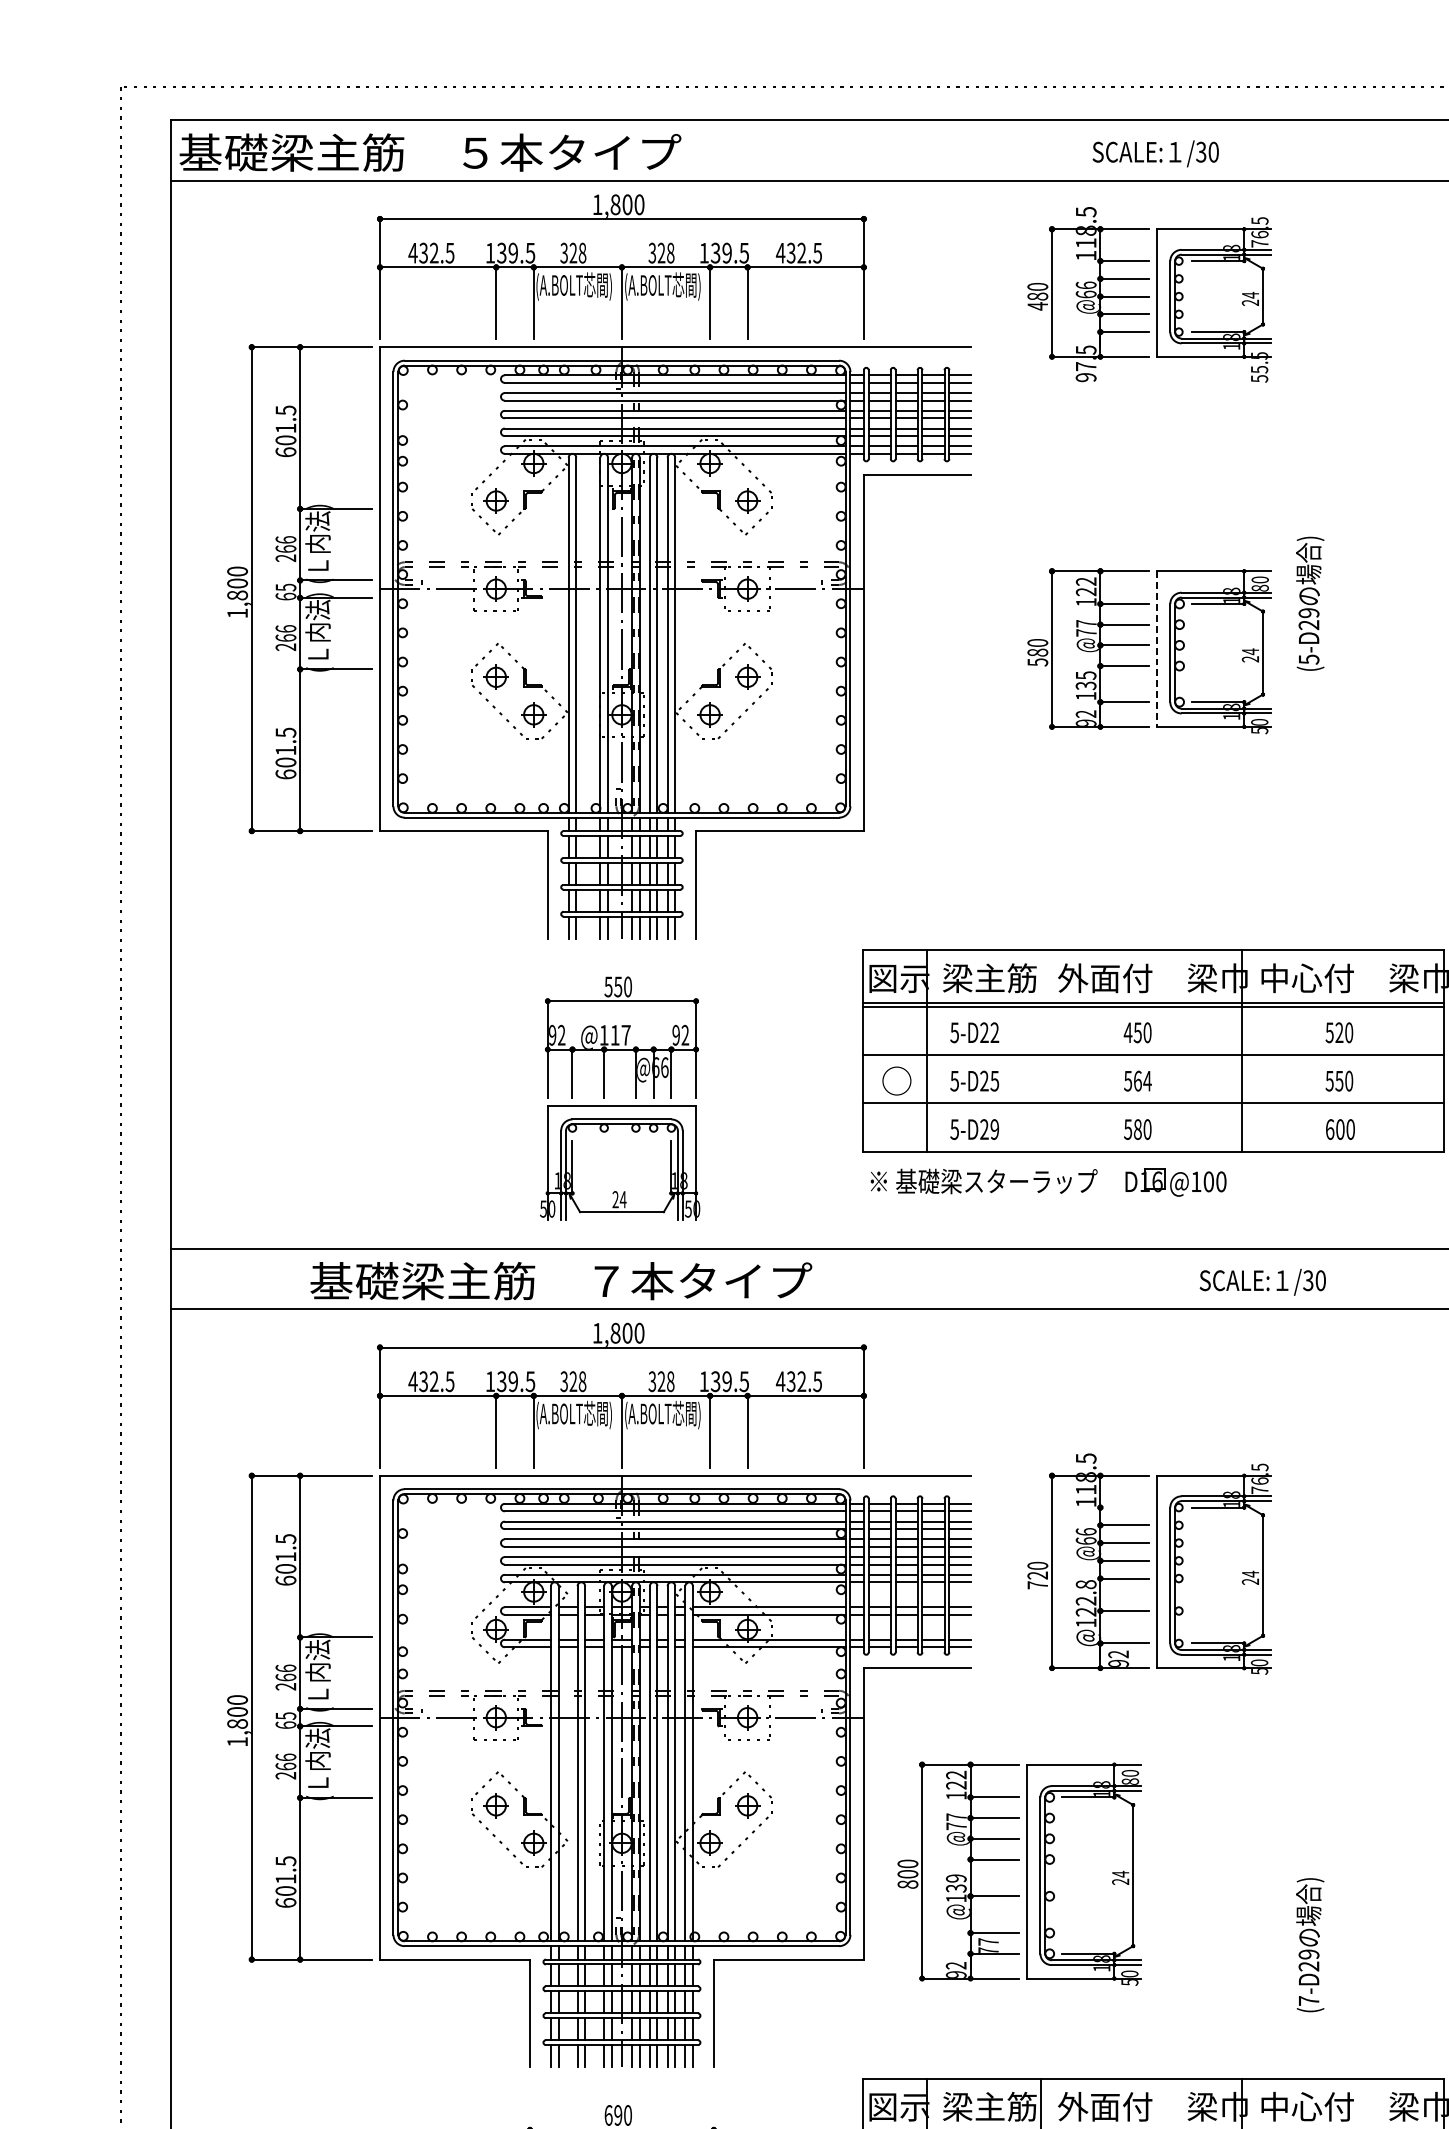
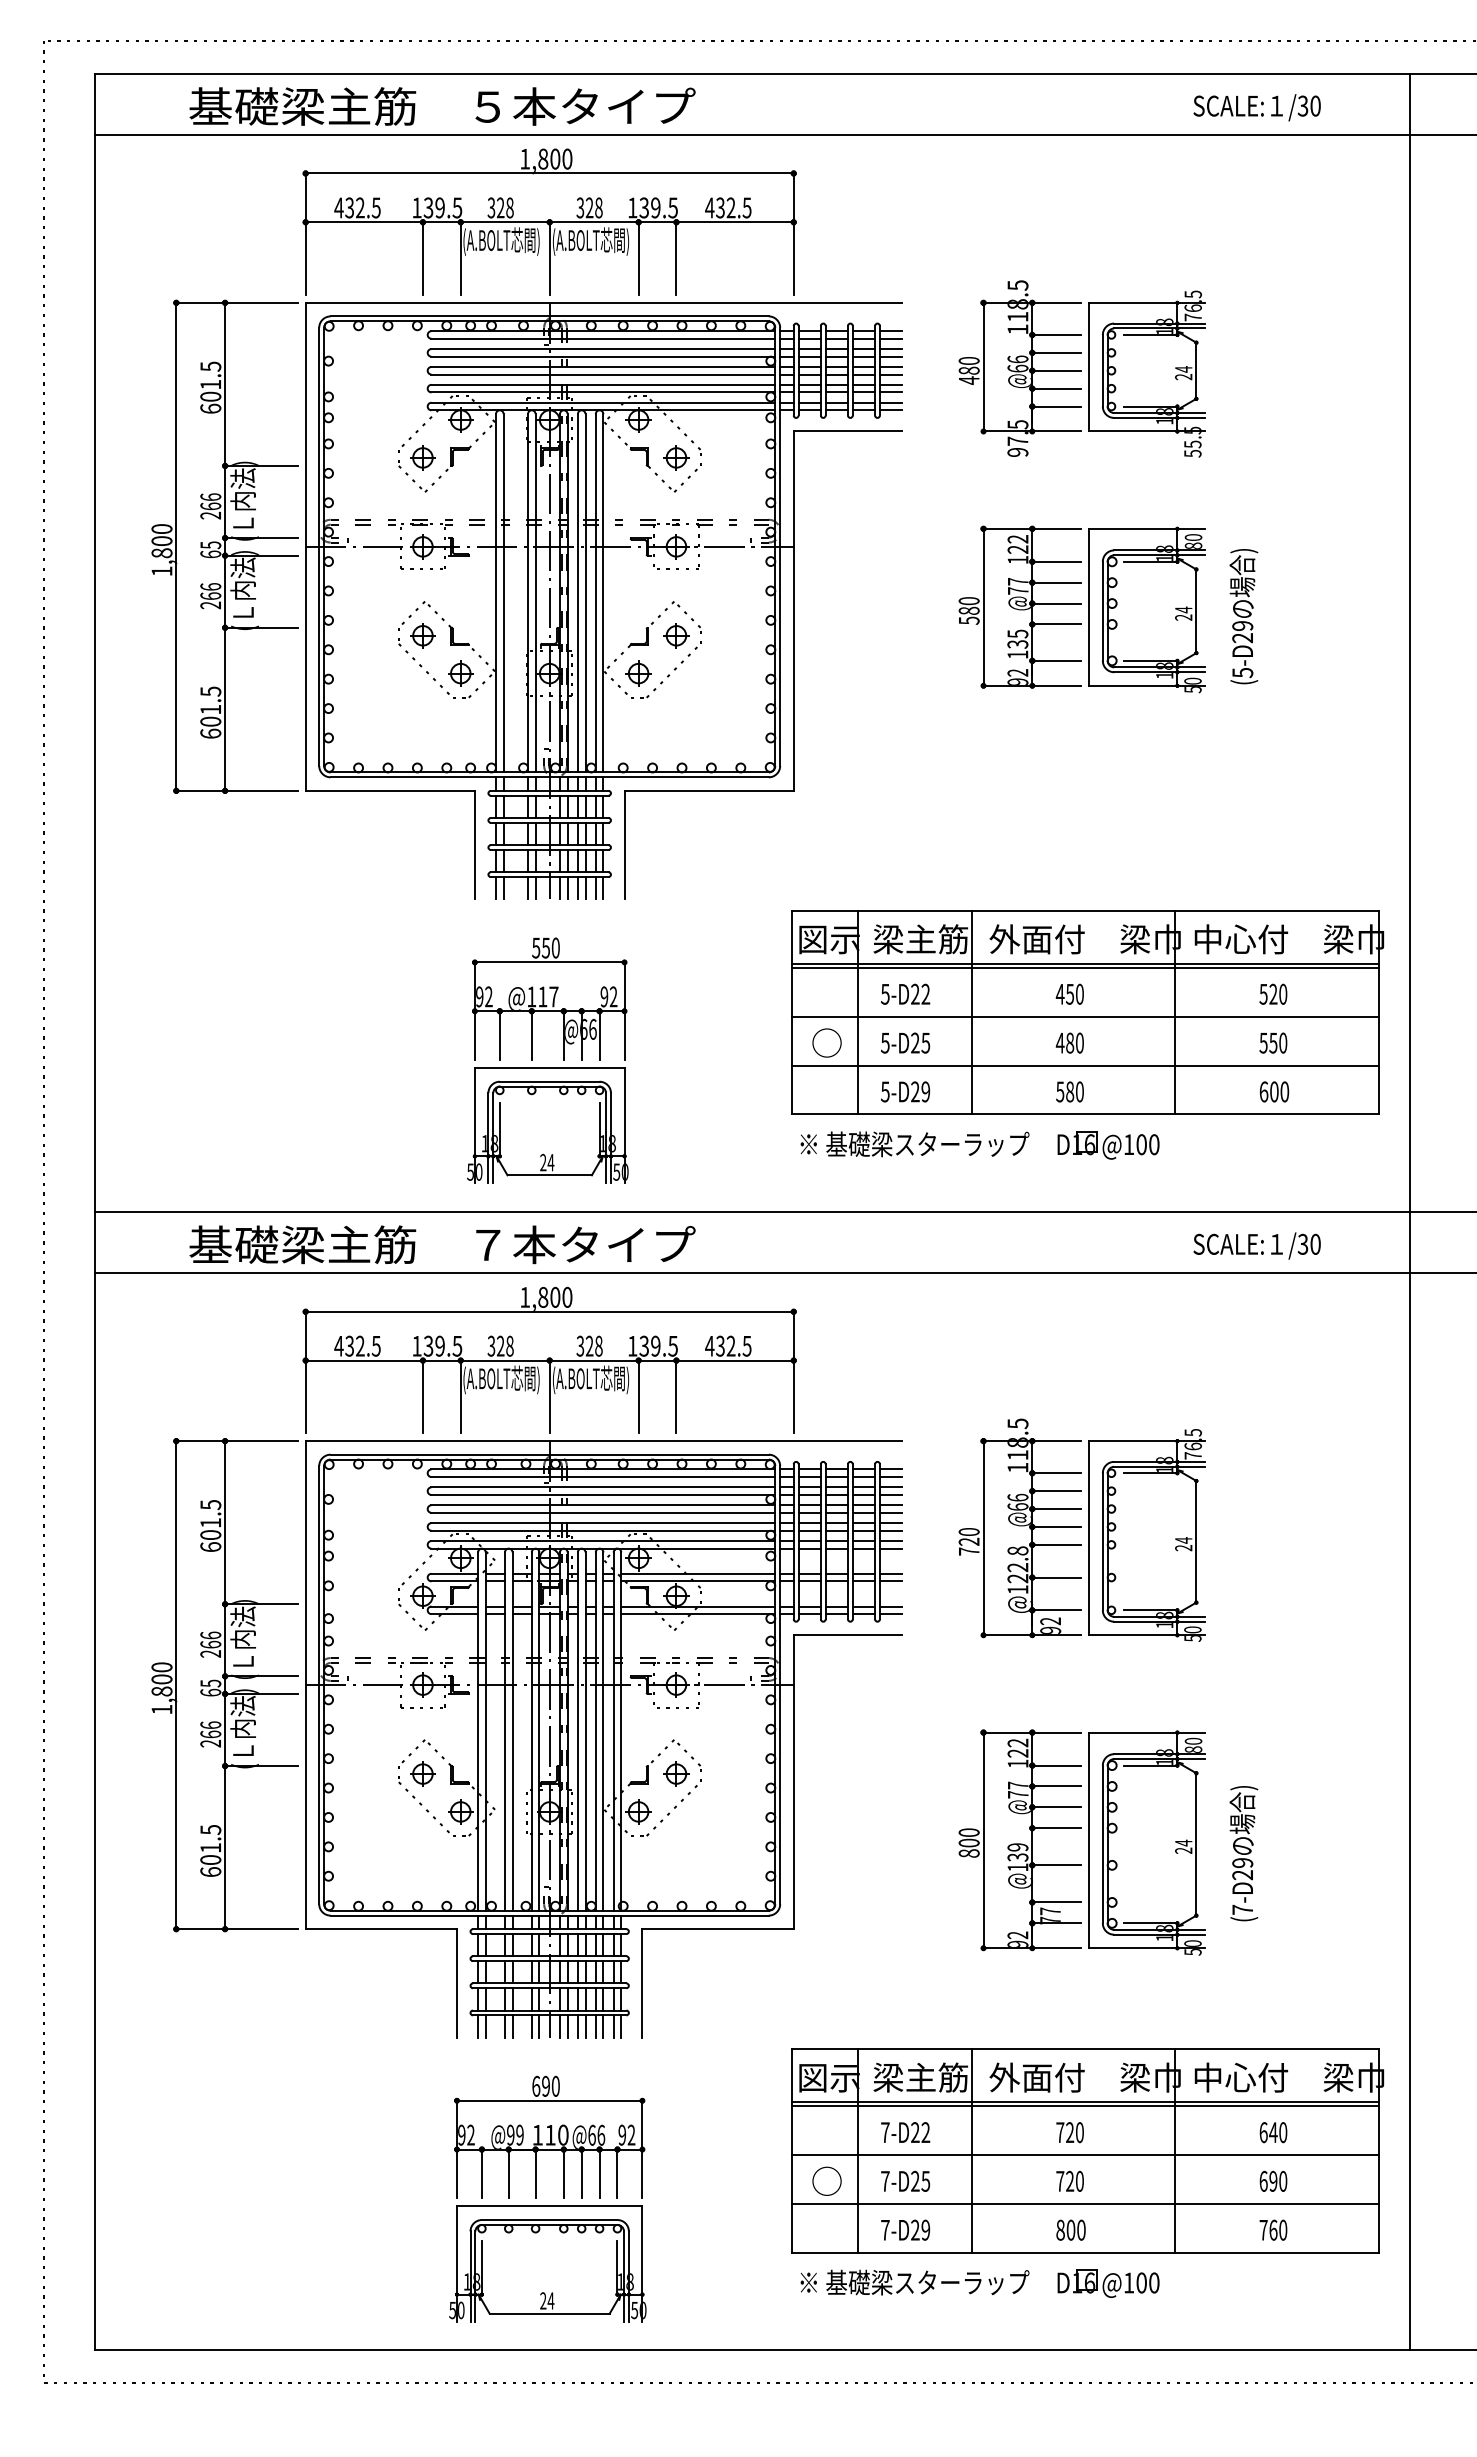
text: (430, 152) -> (442, 106), moved
text: (1155, 153) -> (1256, 107), moved
part: (1149, 294) -> (1081, 368), moved
text: (1309, 603) -> (1243, 616), moved
line: (1157, 649) -> (1089, 607), dashed -> solid
line: (1041, 1050) -> (972, 1012), added
text: (1137, 1080) -> (1069, 1042), 564 -> 480
text: (561, 1280) -> (442, 1244), moved
text: (1262, 1281) -> (1256, 1245), moved
line: (1124, 1507) -> (1056, 1473), added
part: (1026, 1873) -> (1088, 1842), moved
text: (1309, 1945) -> (1243, 1853), moved

